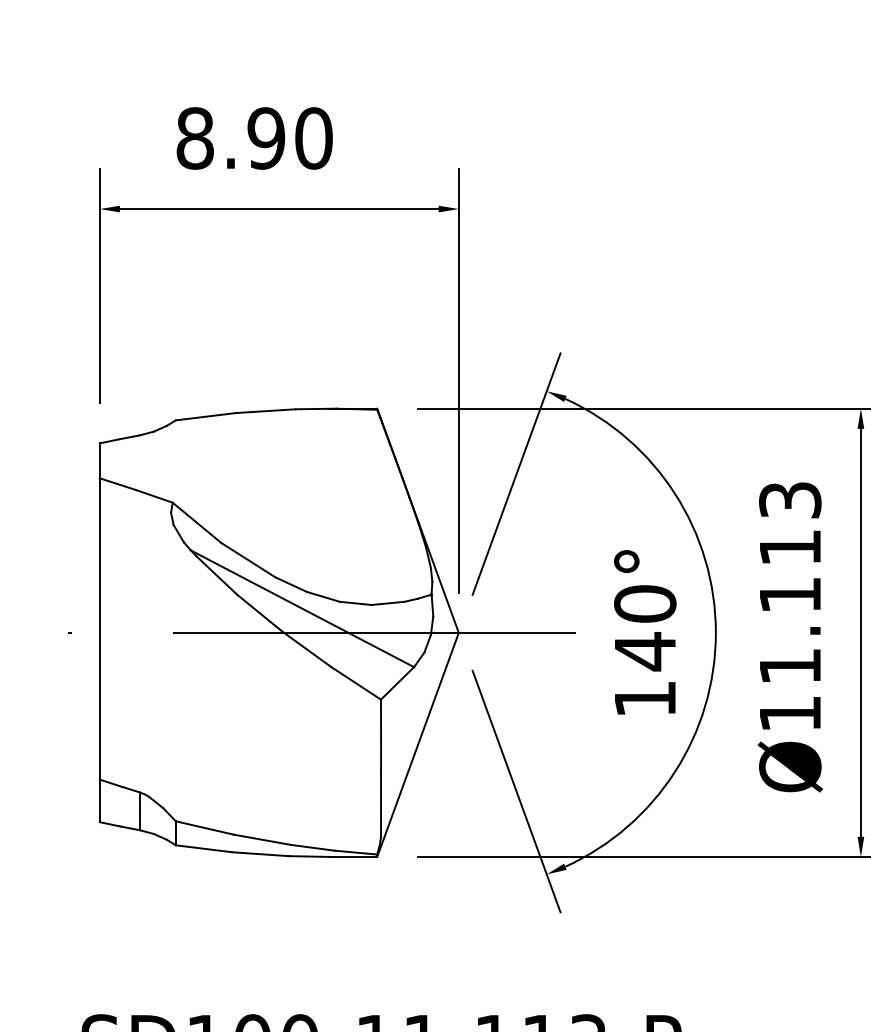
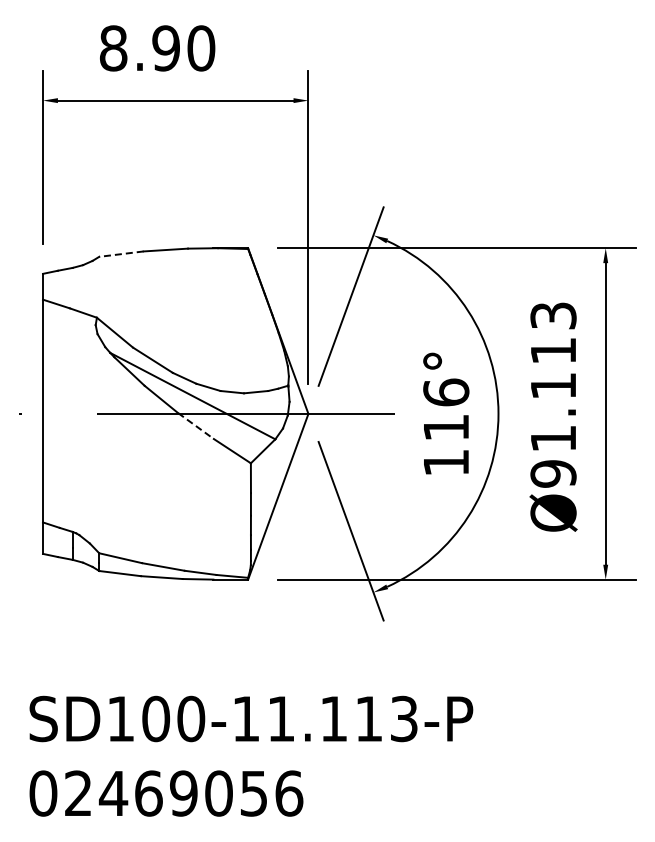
line: (204, 417) -> (120, 254), solid -> dashed
text: (645, 628) -> (446, 410), 140° -> 116°
line: (307, 649) -> (196, 426), solid -> dashed
text: (790, 713) -> (553, 473), Ø11.113 -> Ø91.113

